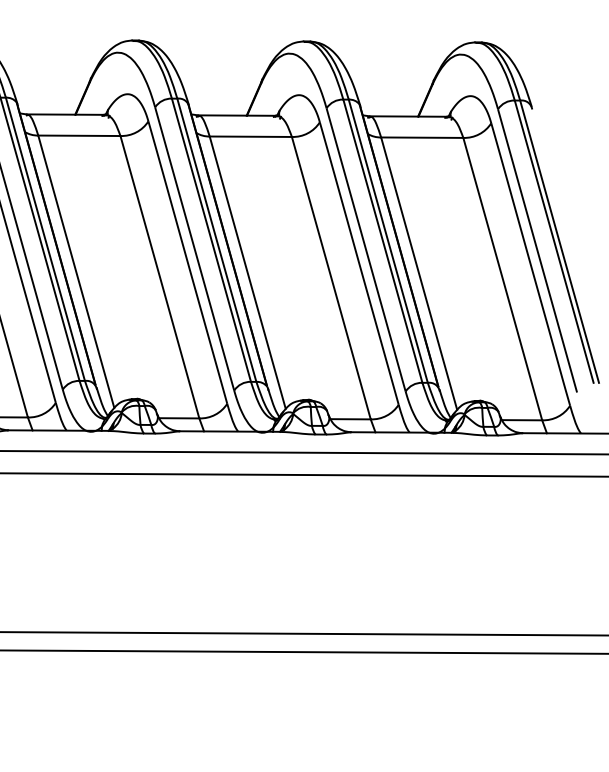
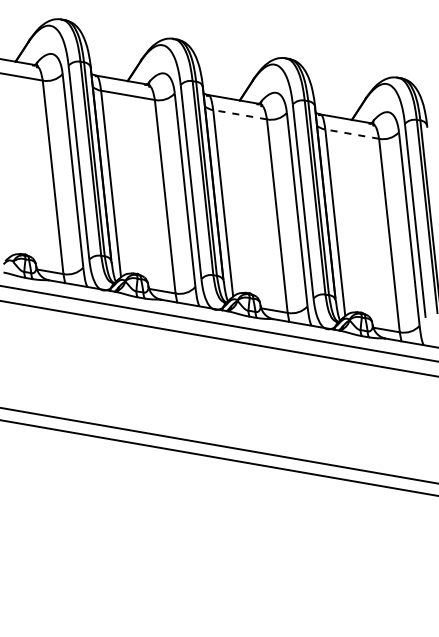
line: (249, 136) -> (239, 114), solid -> dashed
line: (421, 138) -> (351, 134), solid -> dashed

